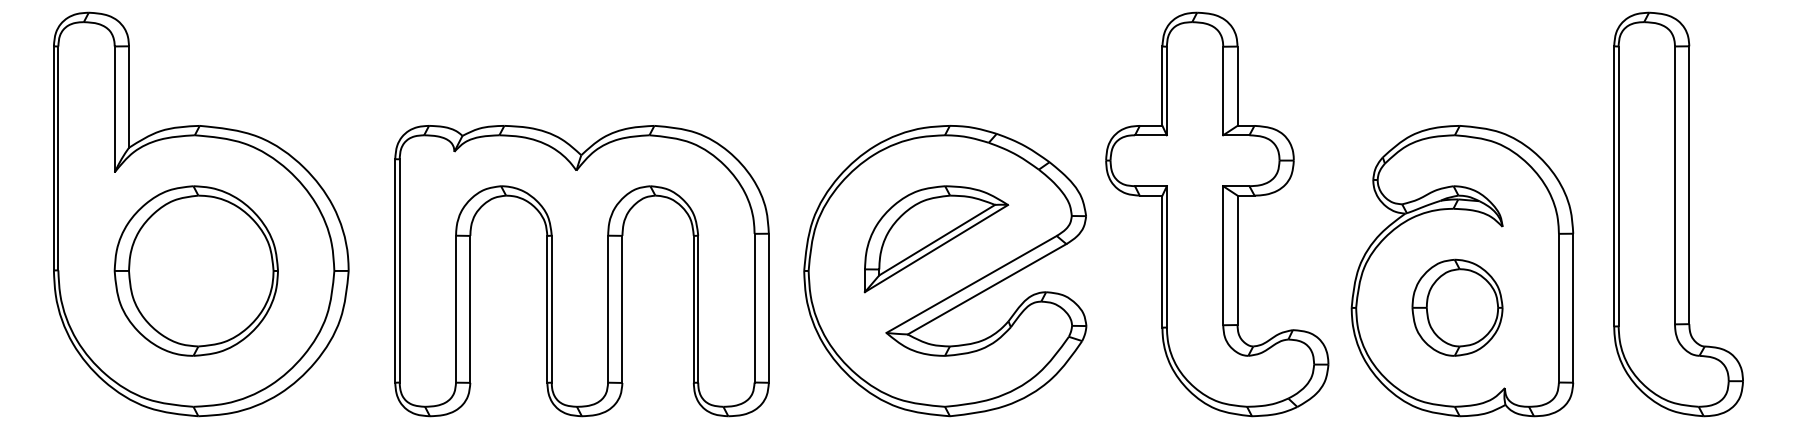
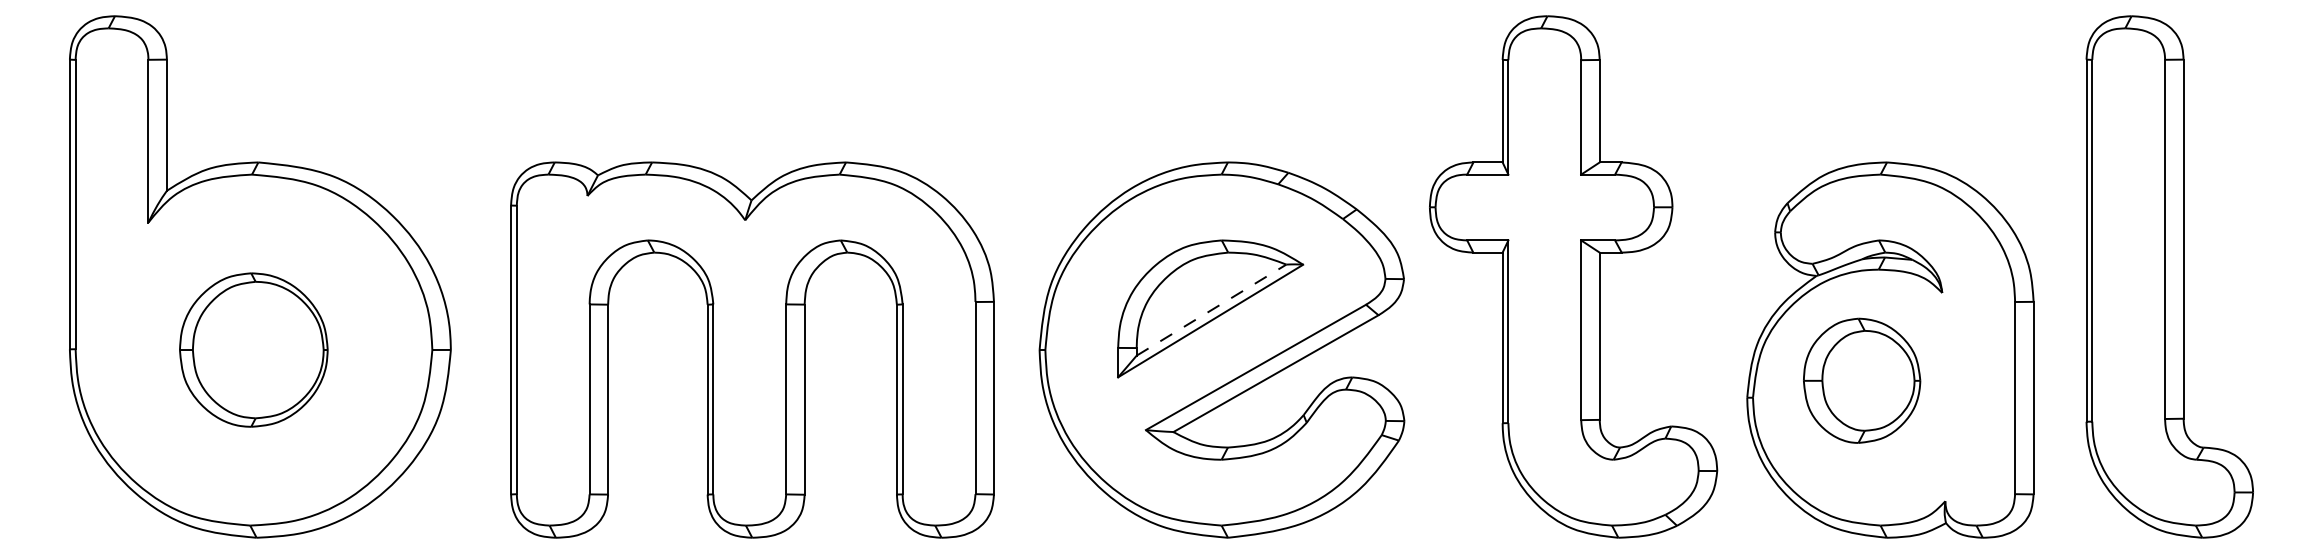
line: (937, 240) -> (1211, 310), solid -> dashed
part: (195, 270) -> (252, 349), size x0.7
part: (1457, 307) -> (1862, 380), moved

